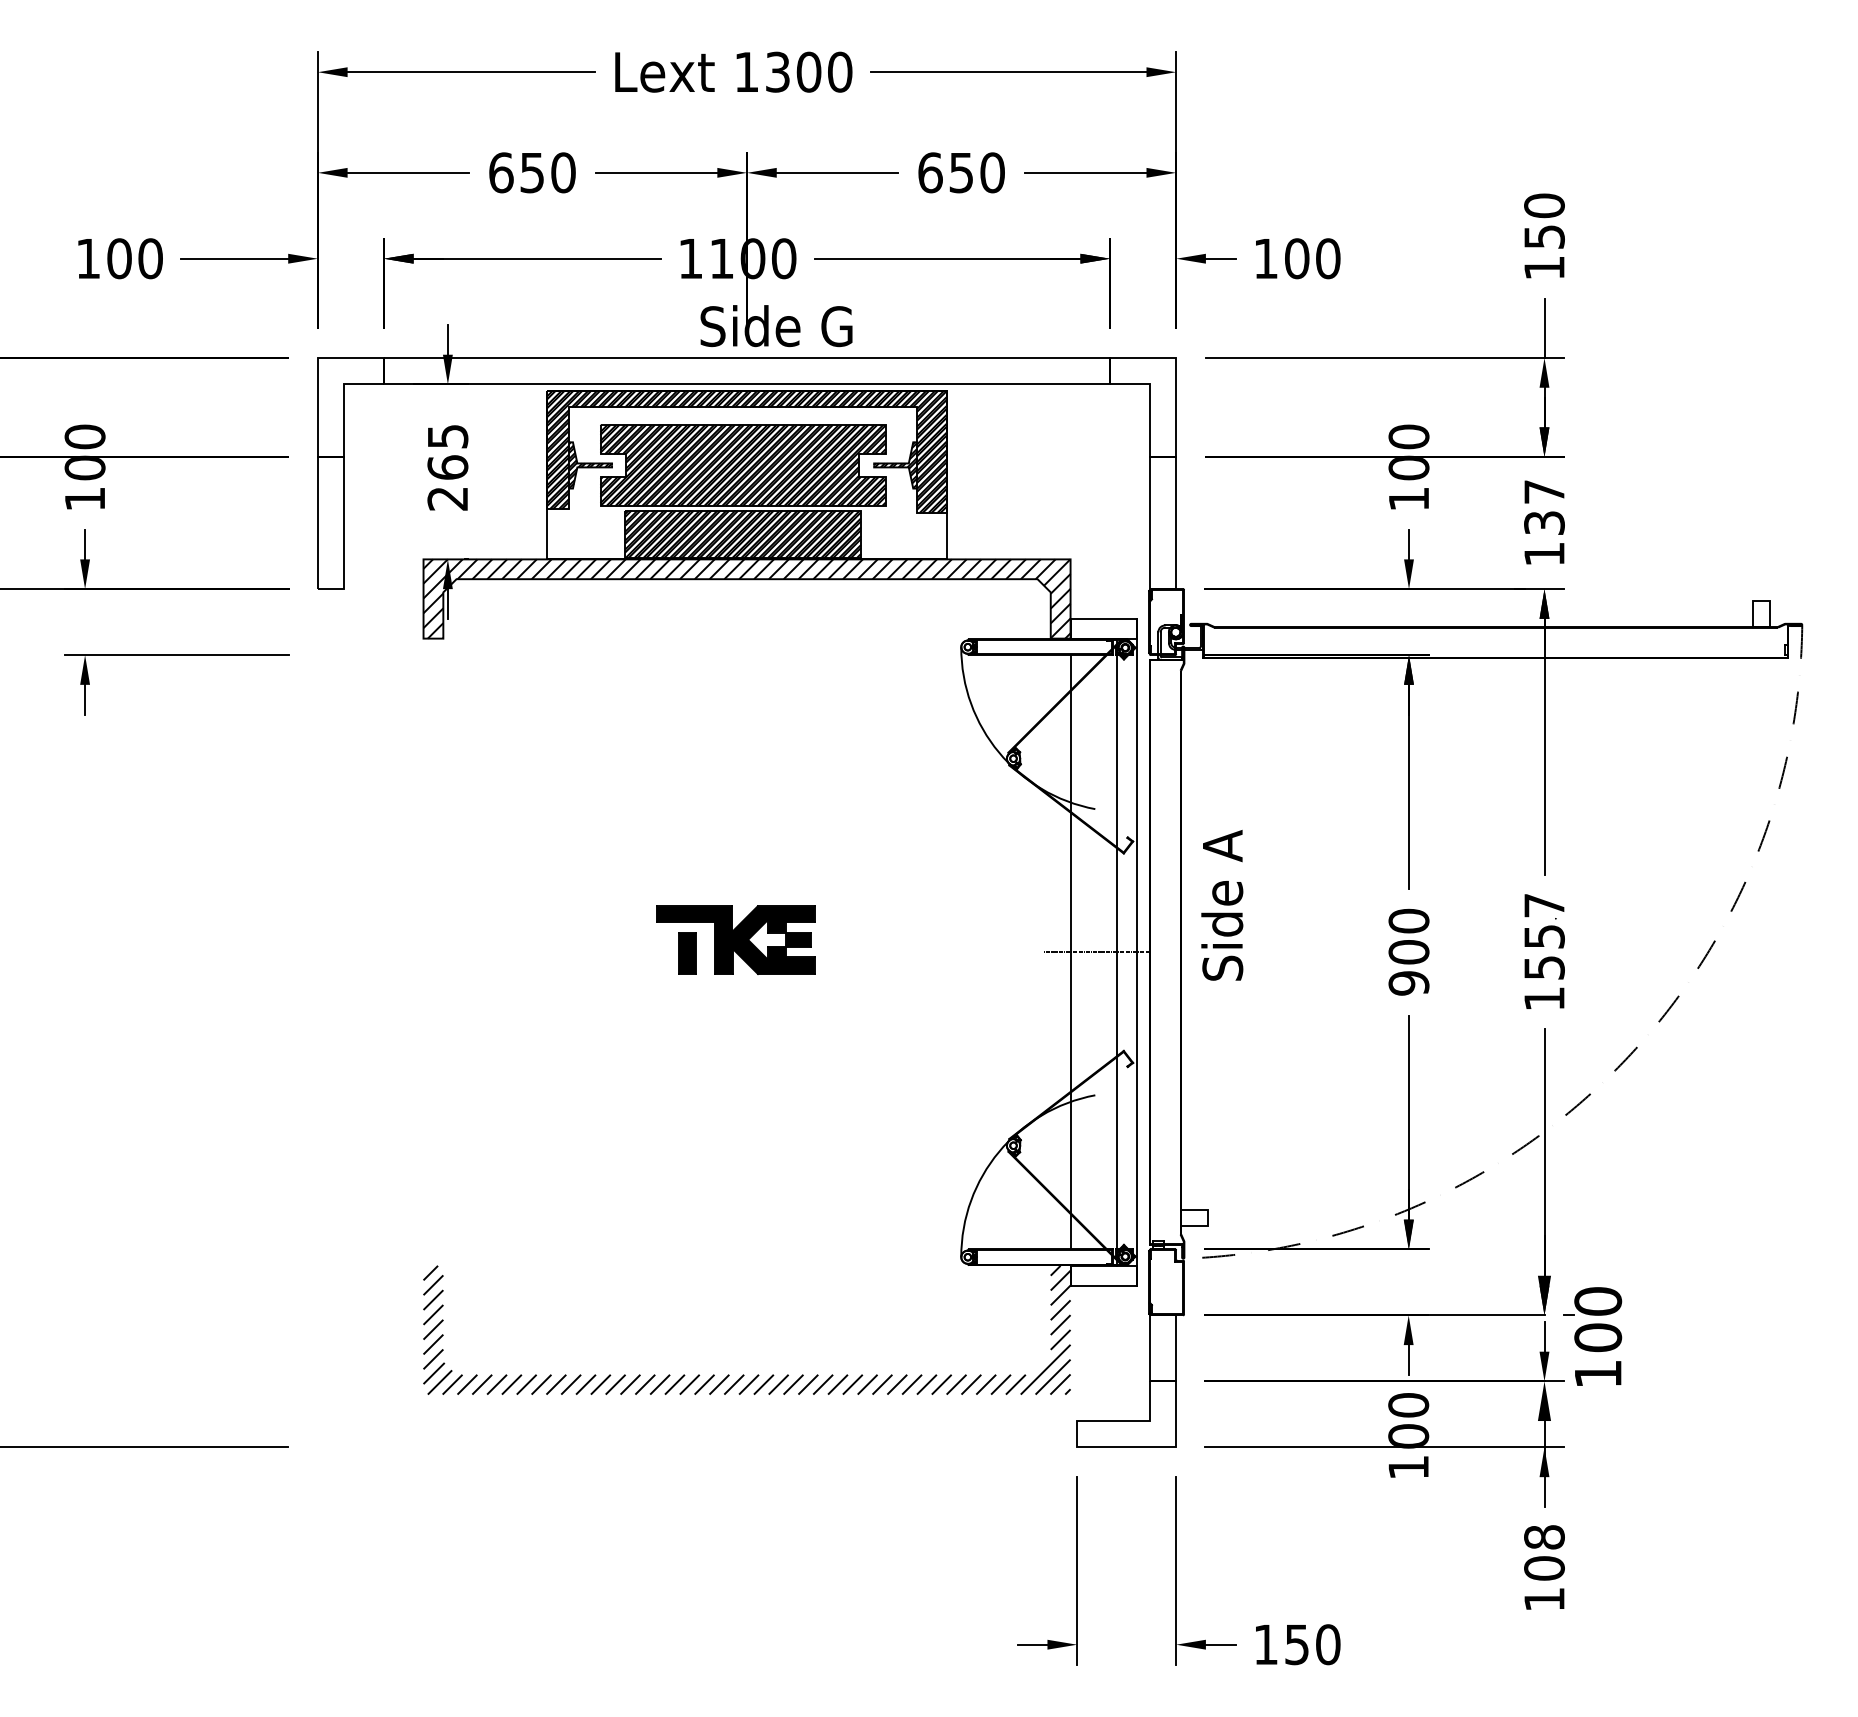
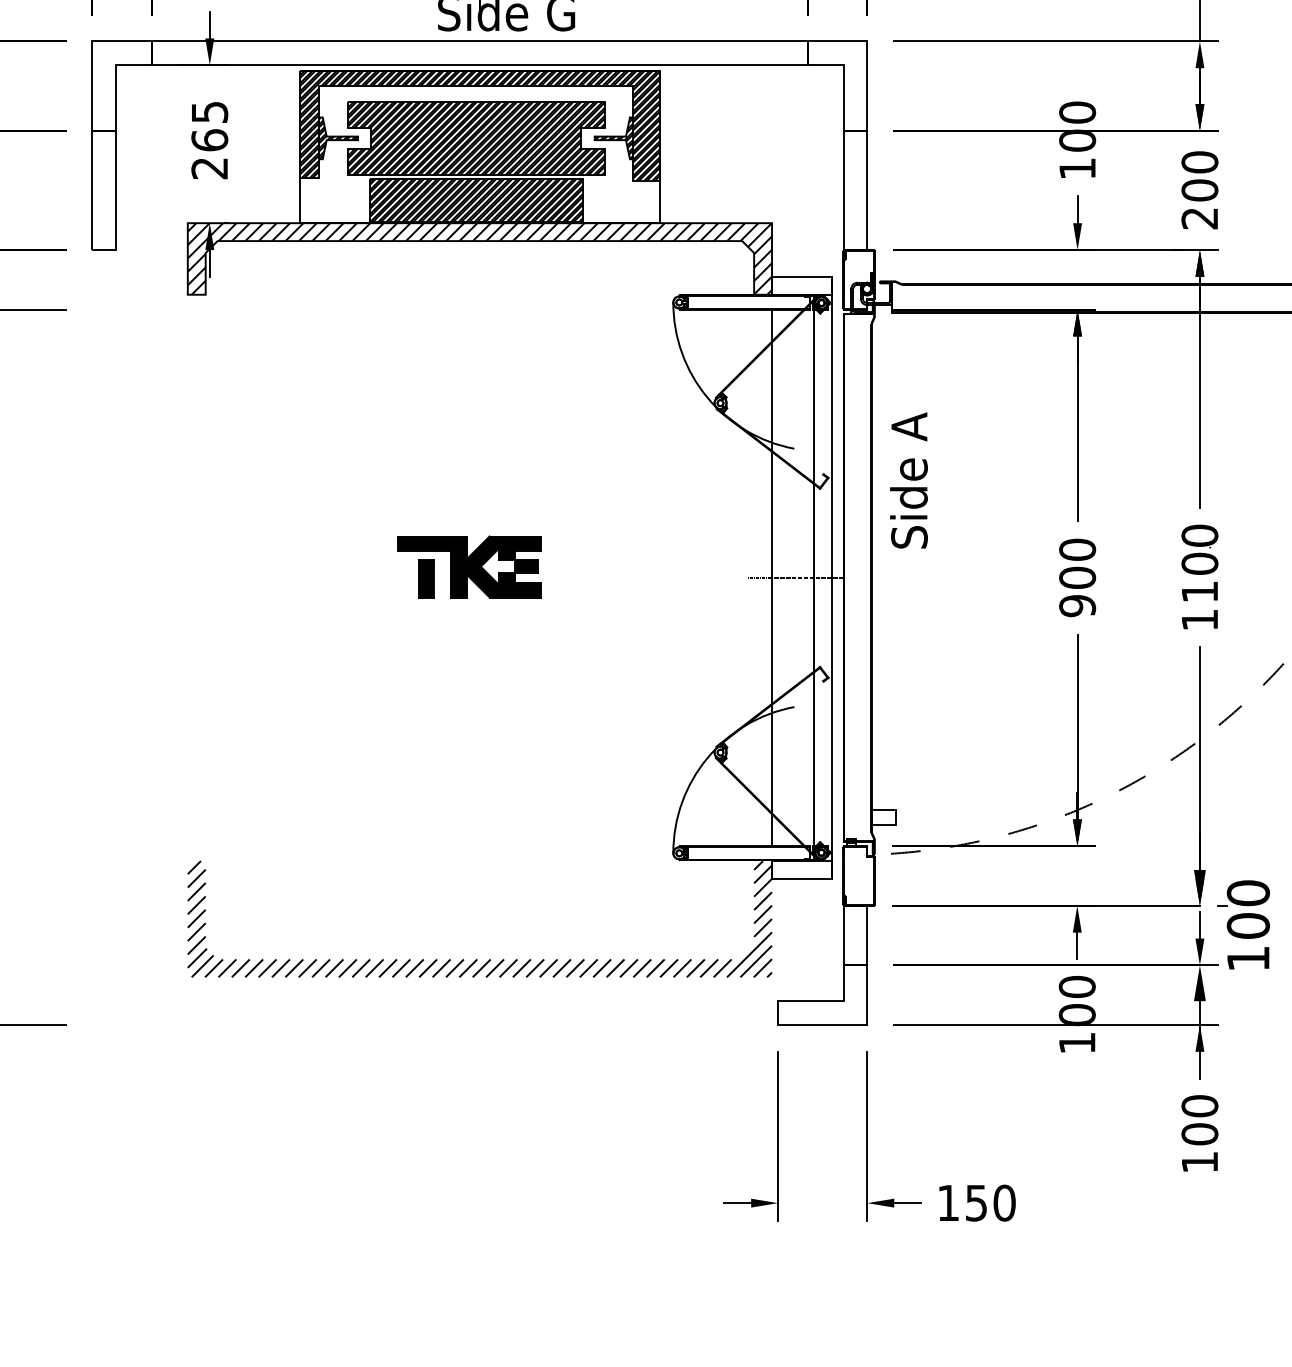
text: (1544, 522) -> (1199, 189), 137 -> 200
text: (1222, 905) -> (909, 480), moved
text: (1544, 936) -> (1199, 563), 1557 -> 1100
text: (1544, 1537) -> (1199, 1106), 108 -> 100

